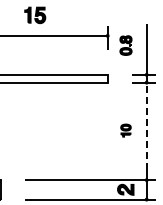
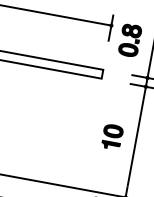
part: (125, 45) -> (129, 40), size x1.43
line: (146, 126) -> (136, 136), dashed -> solid
part: (125, 130) -> (111, 136), size x1.67

